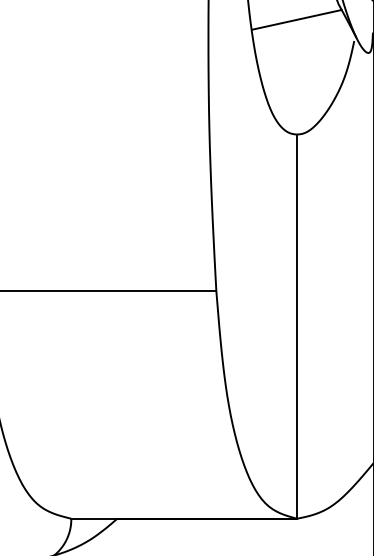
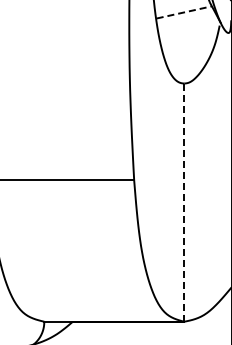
line: (297, 19) -> (184, 12), solid -> dashed
line: (297, 326) -> (184, 202), solid -> dashed

